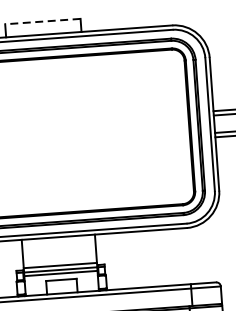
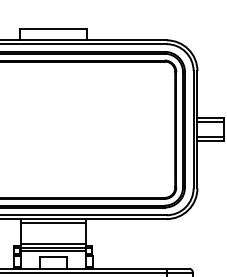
line: (41, 21) -> (52, 28), dashed -> solid
line: (58, 241) -> (53, 222), added

